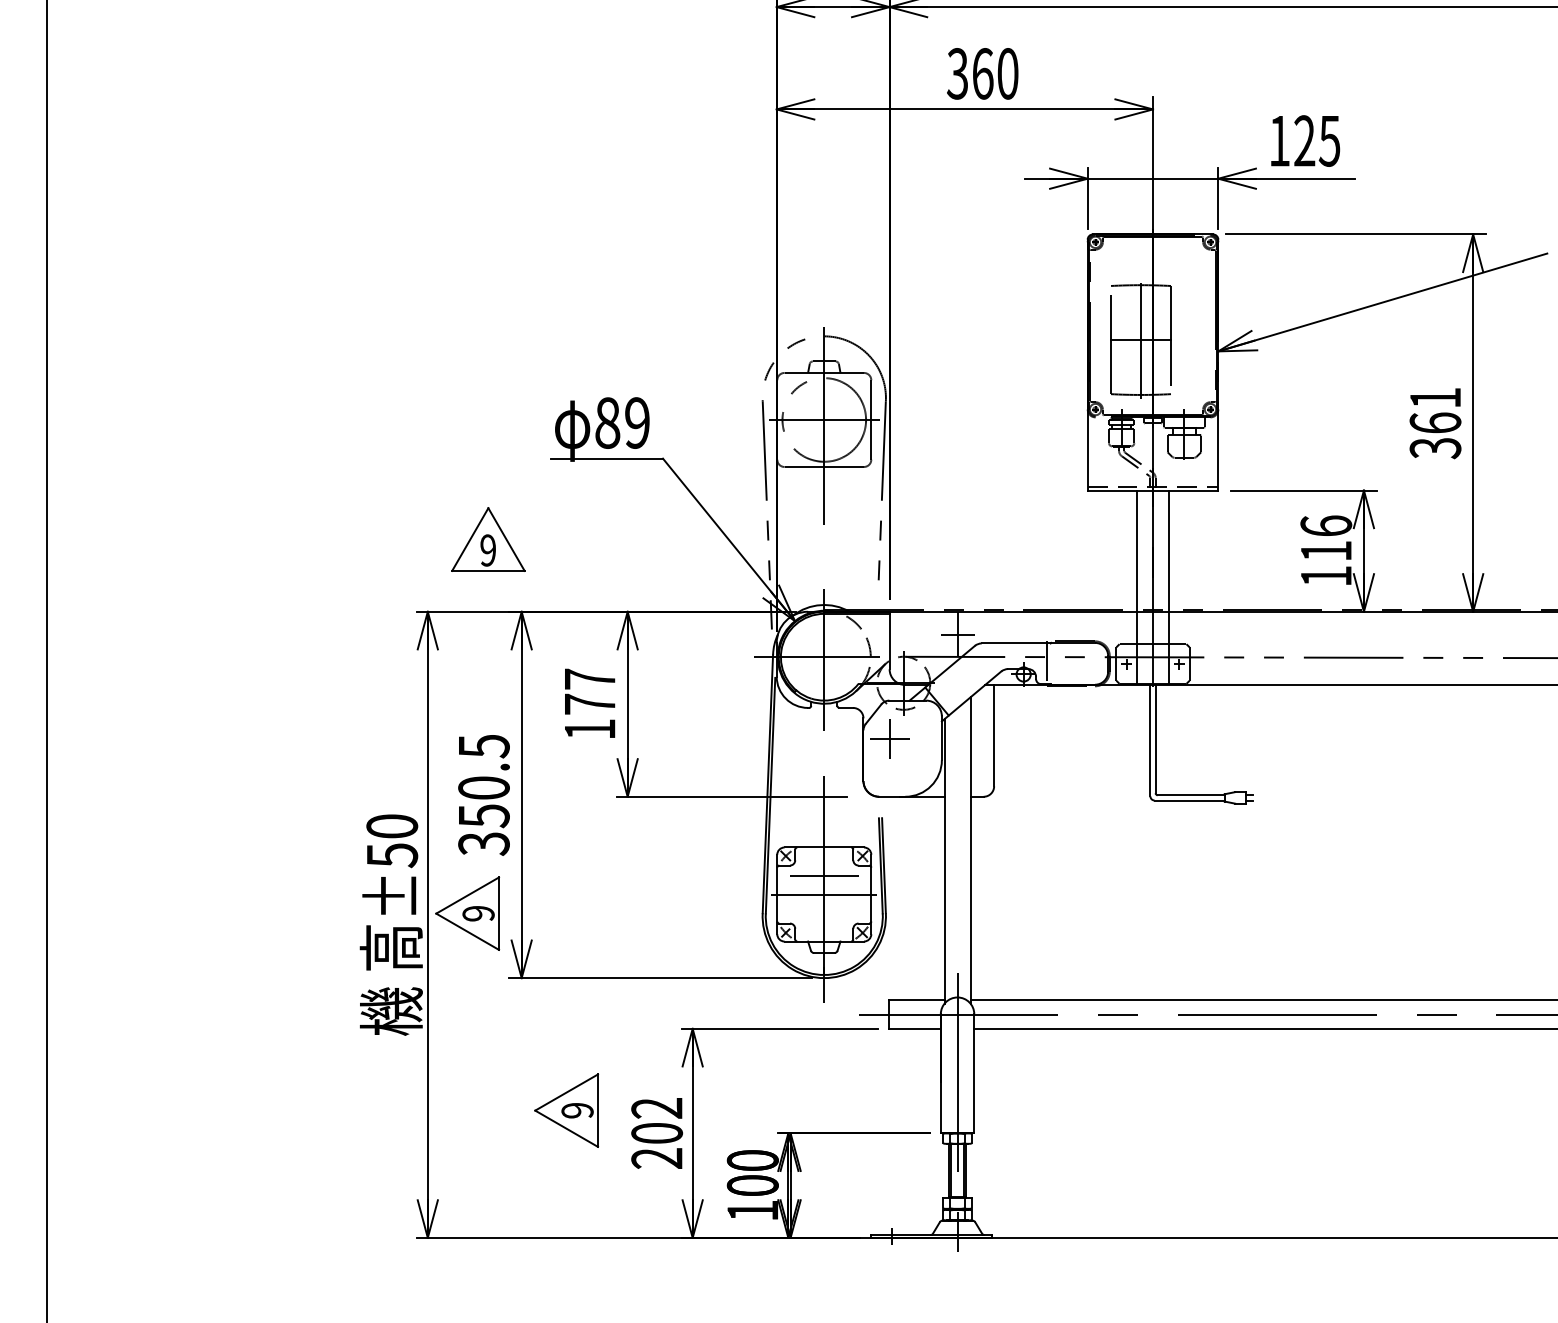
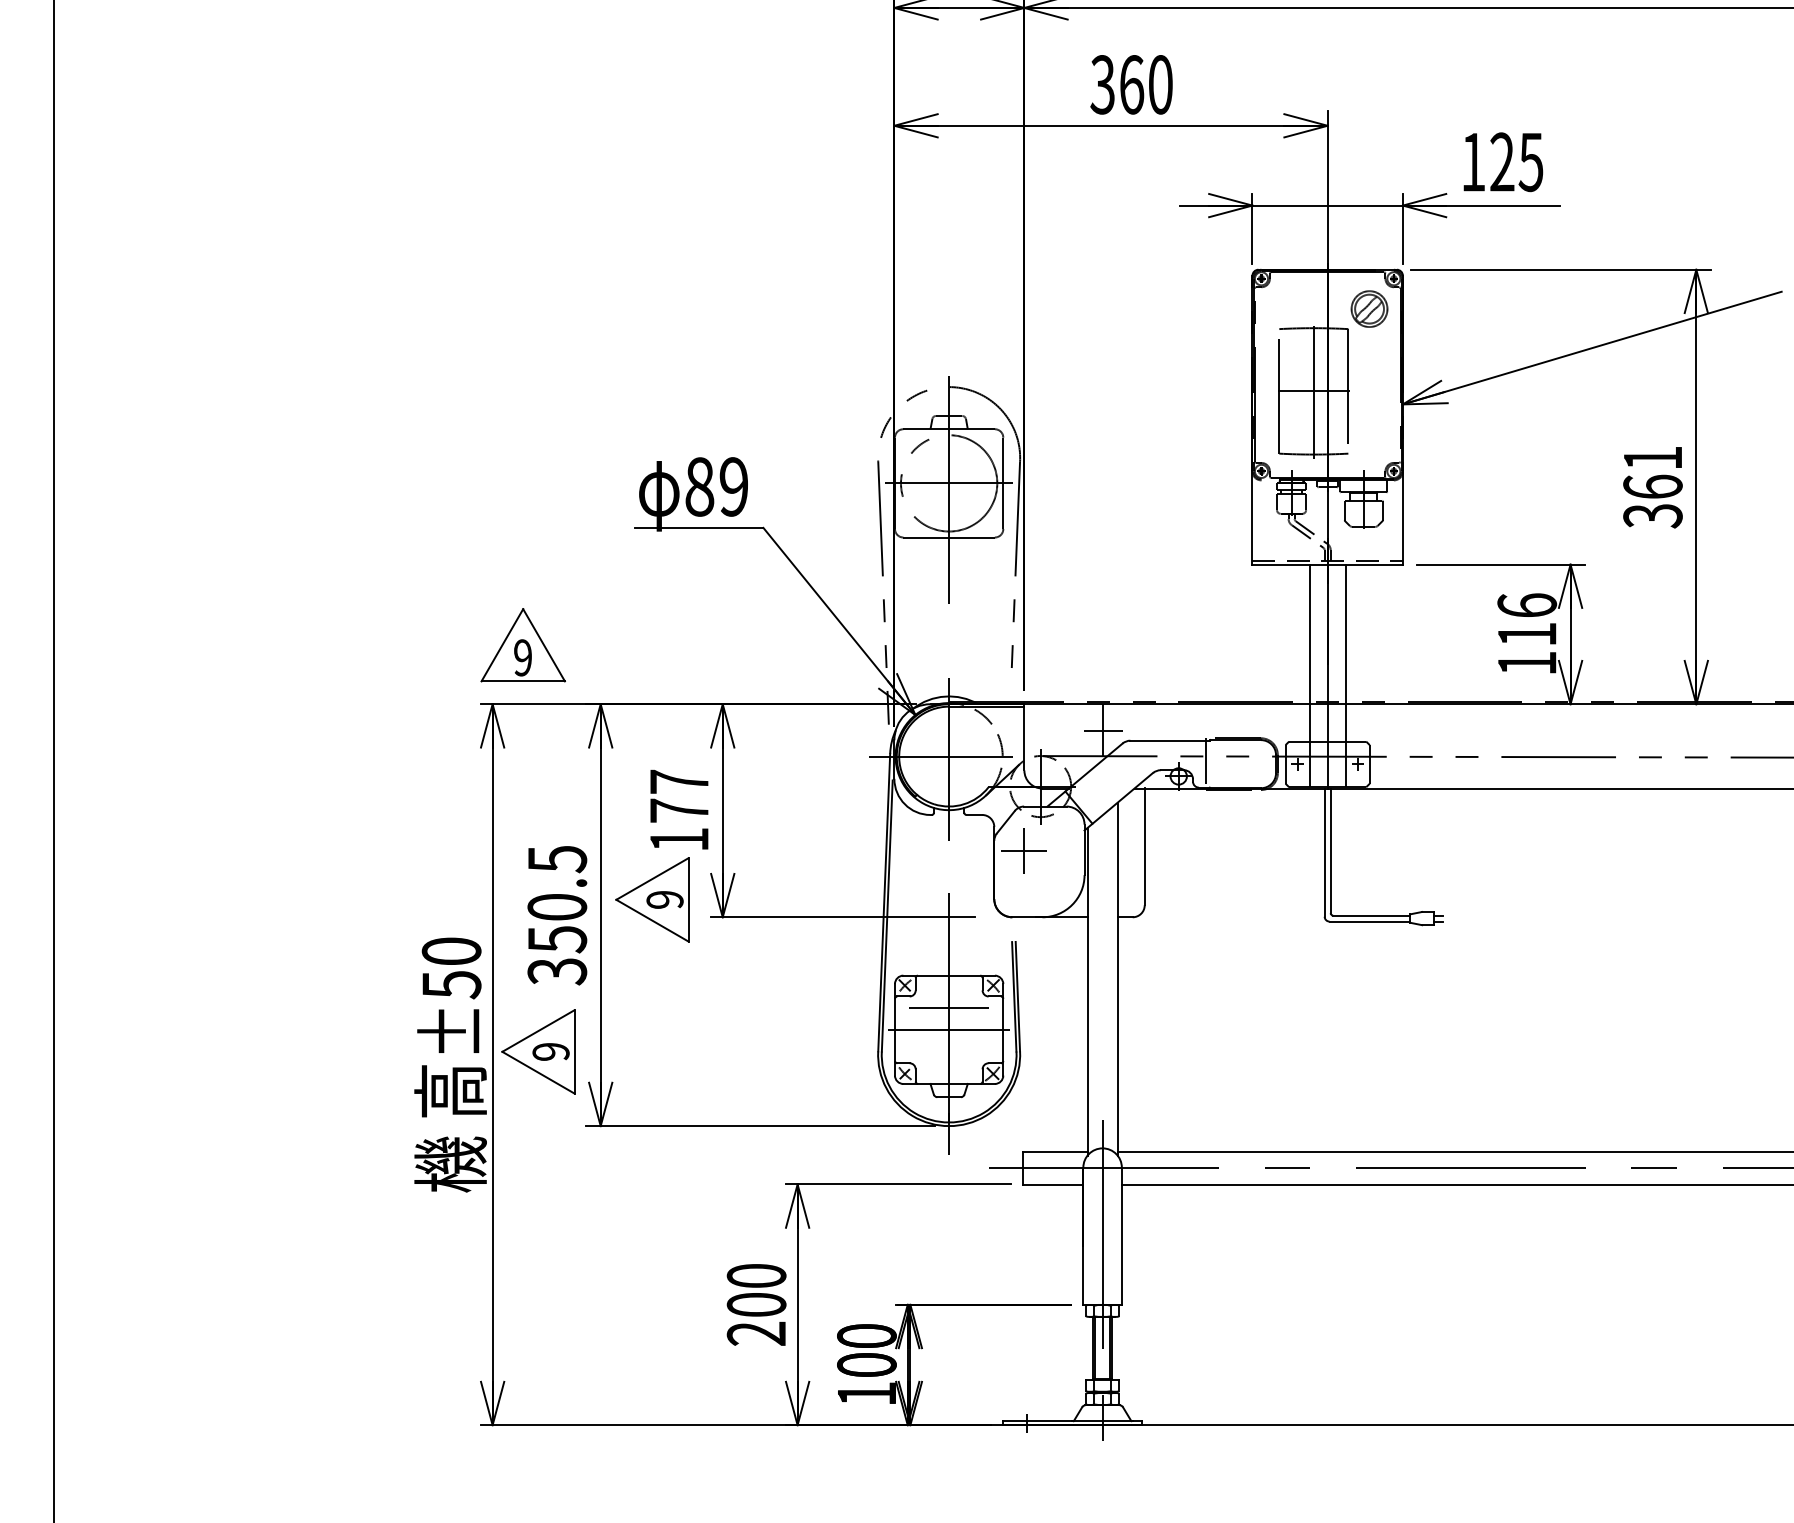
part: (1188, 268) -> (1368, 308), added
part: (488, 539) -> (523, 645), moved
text: (657, 1108) -> (757, 1276), 202 -> 200
part: (566, 1110) -> (652, 899), moved

